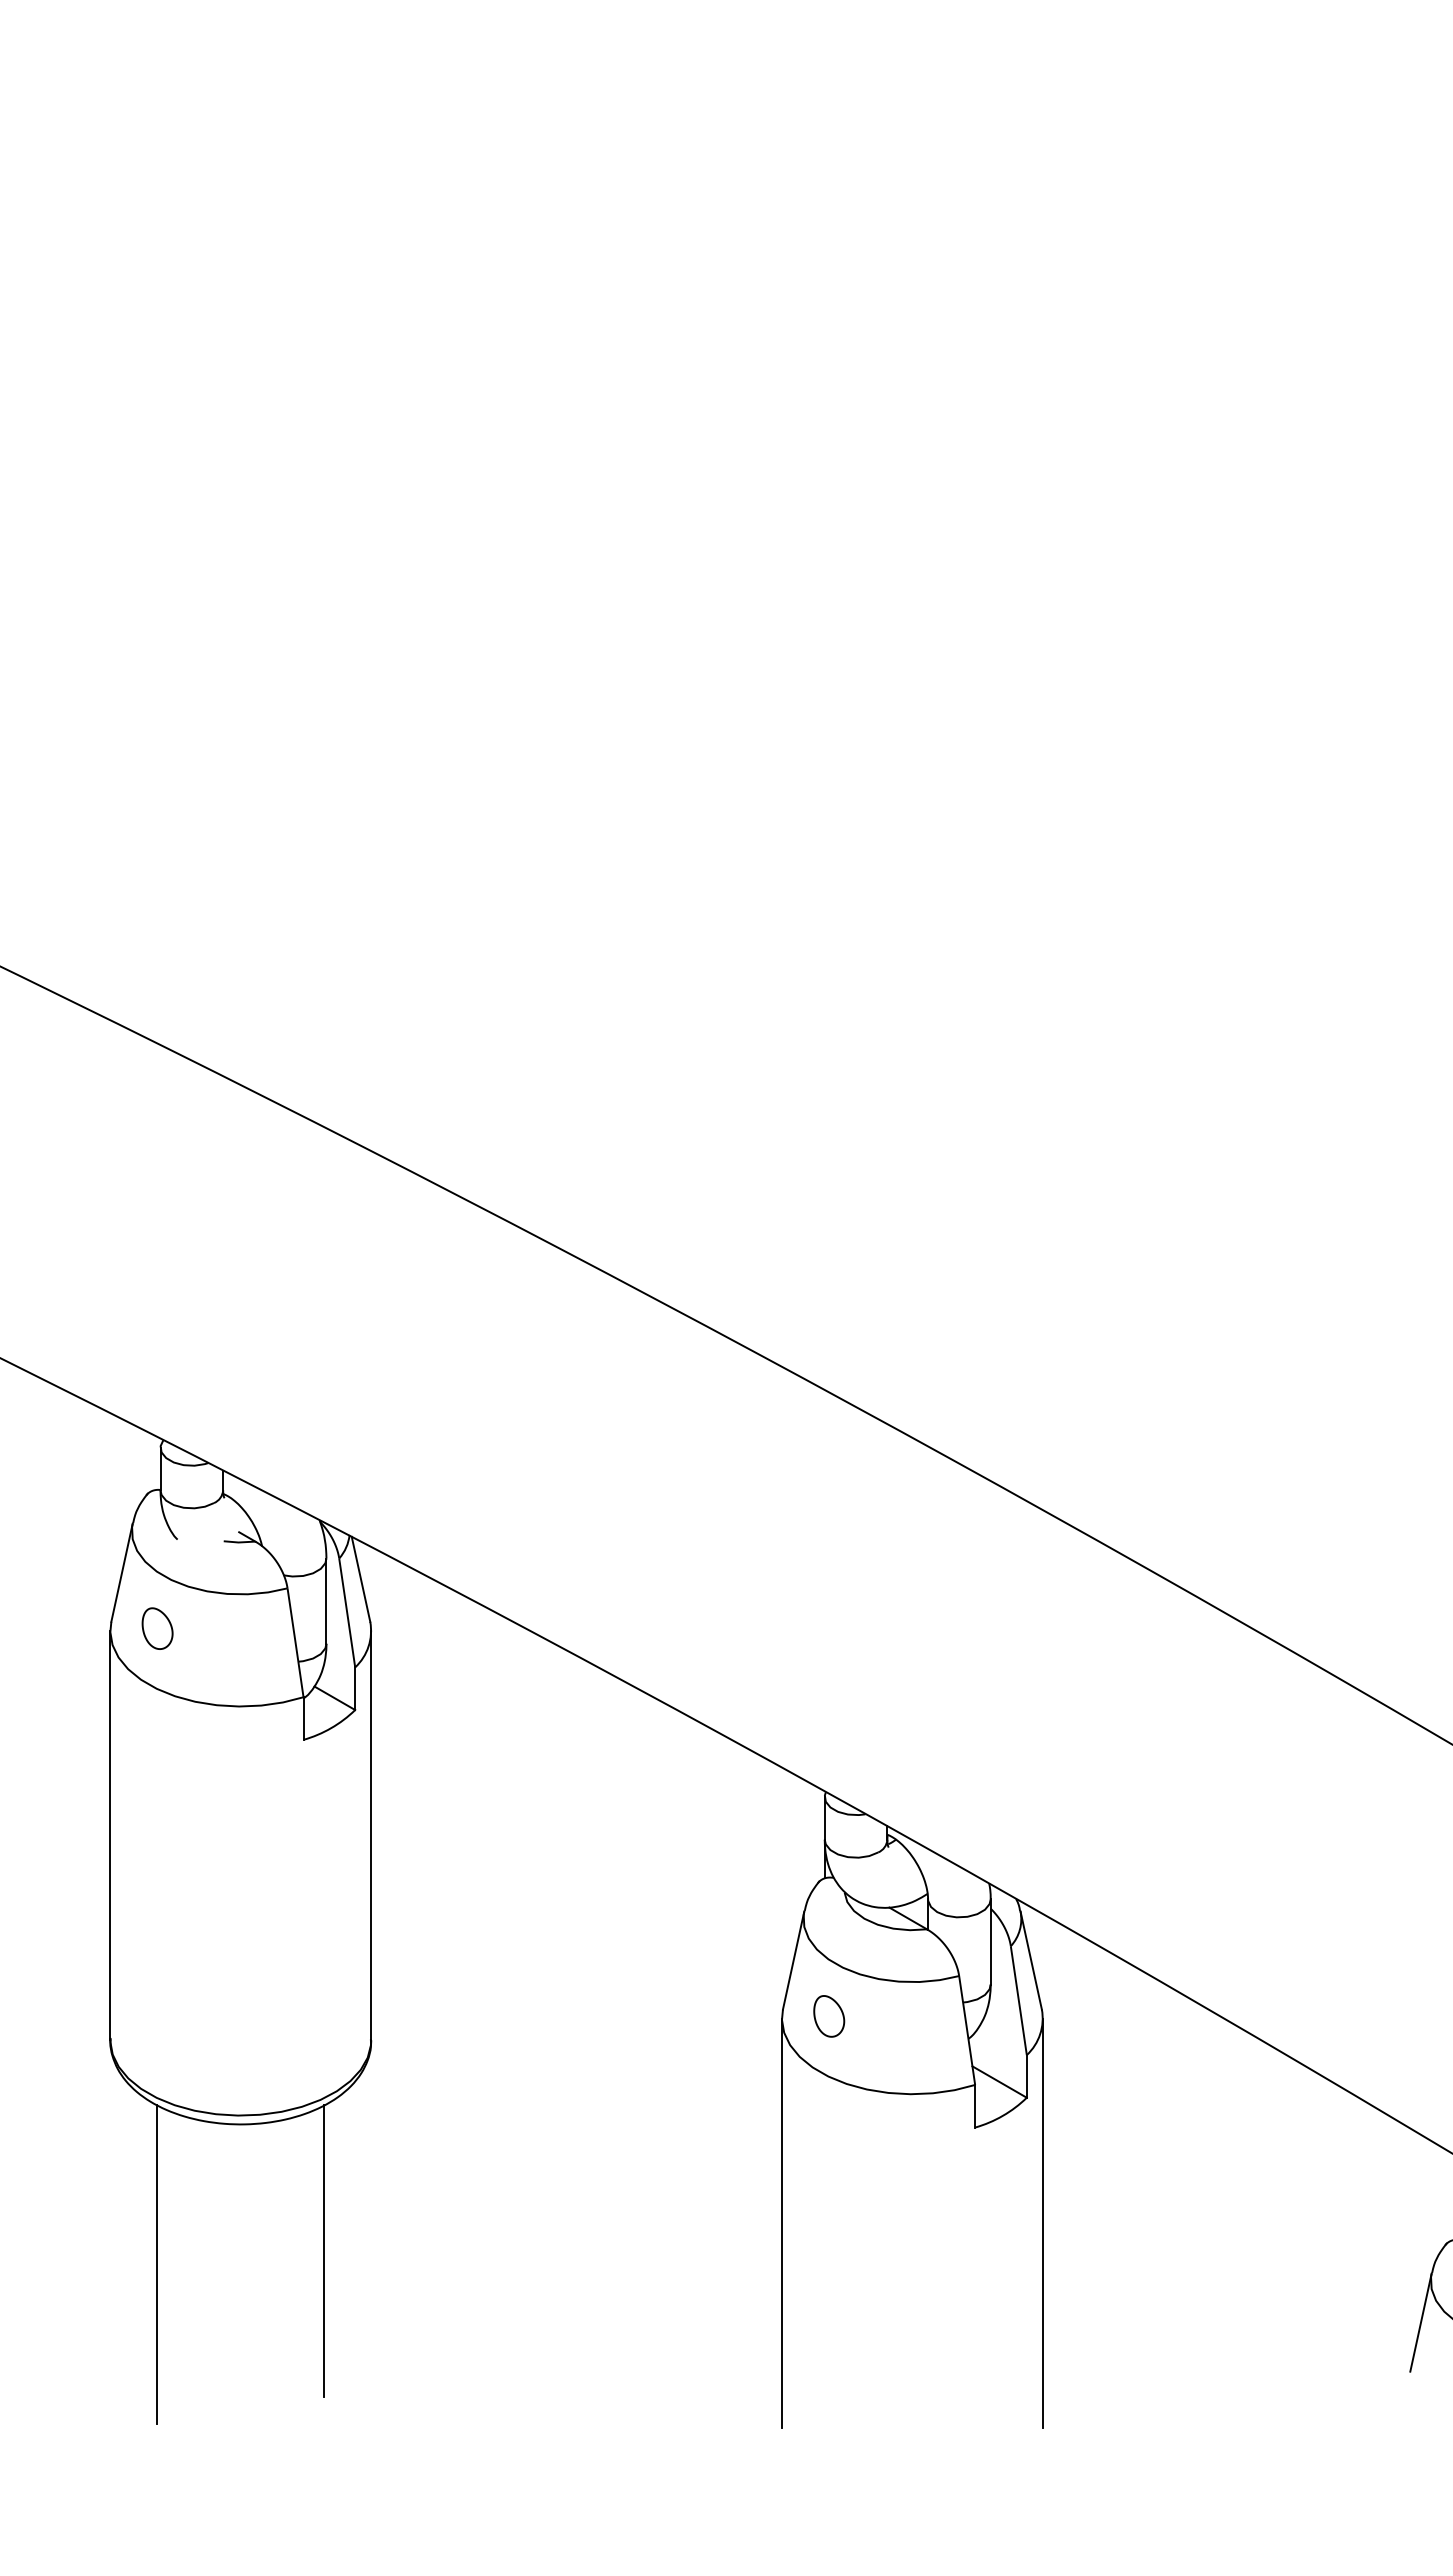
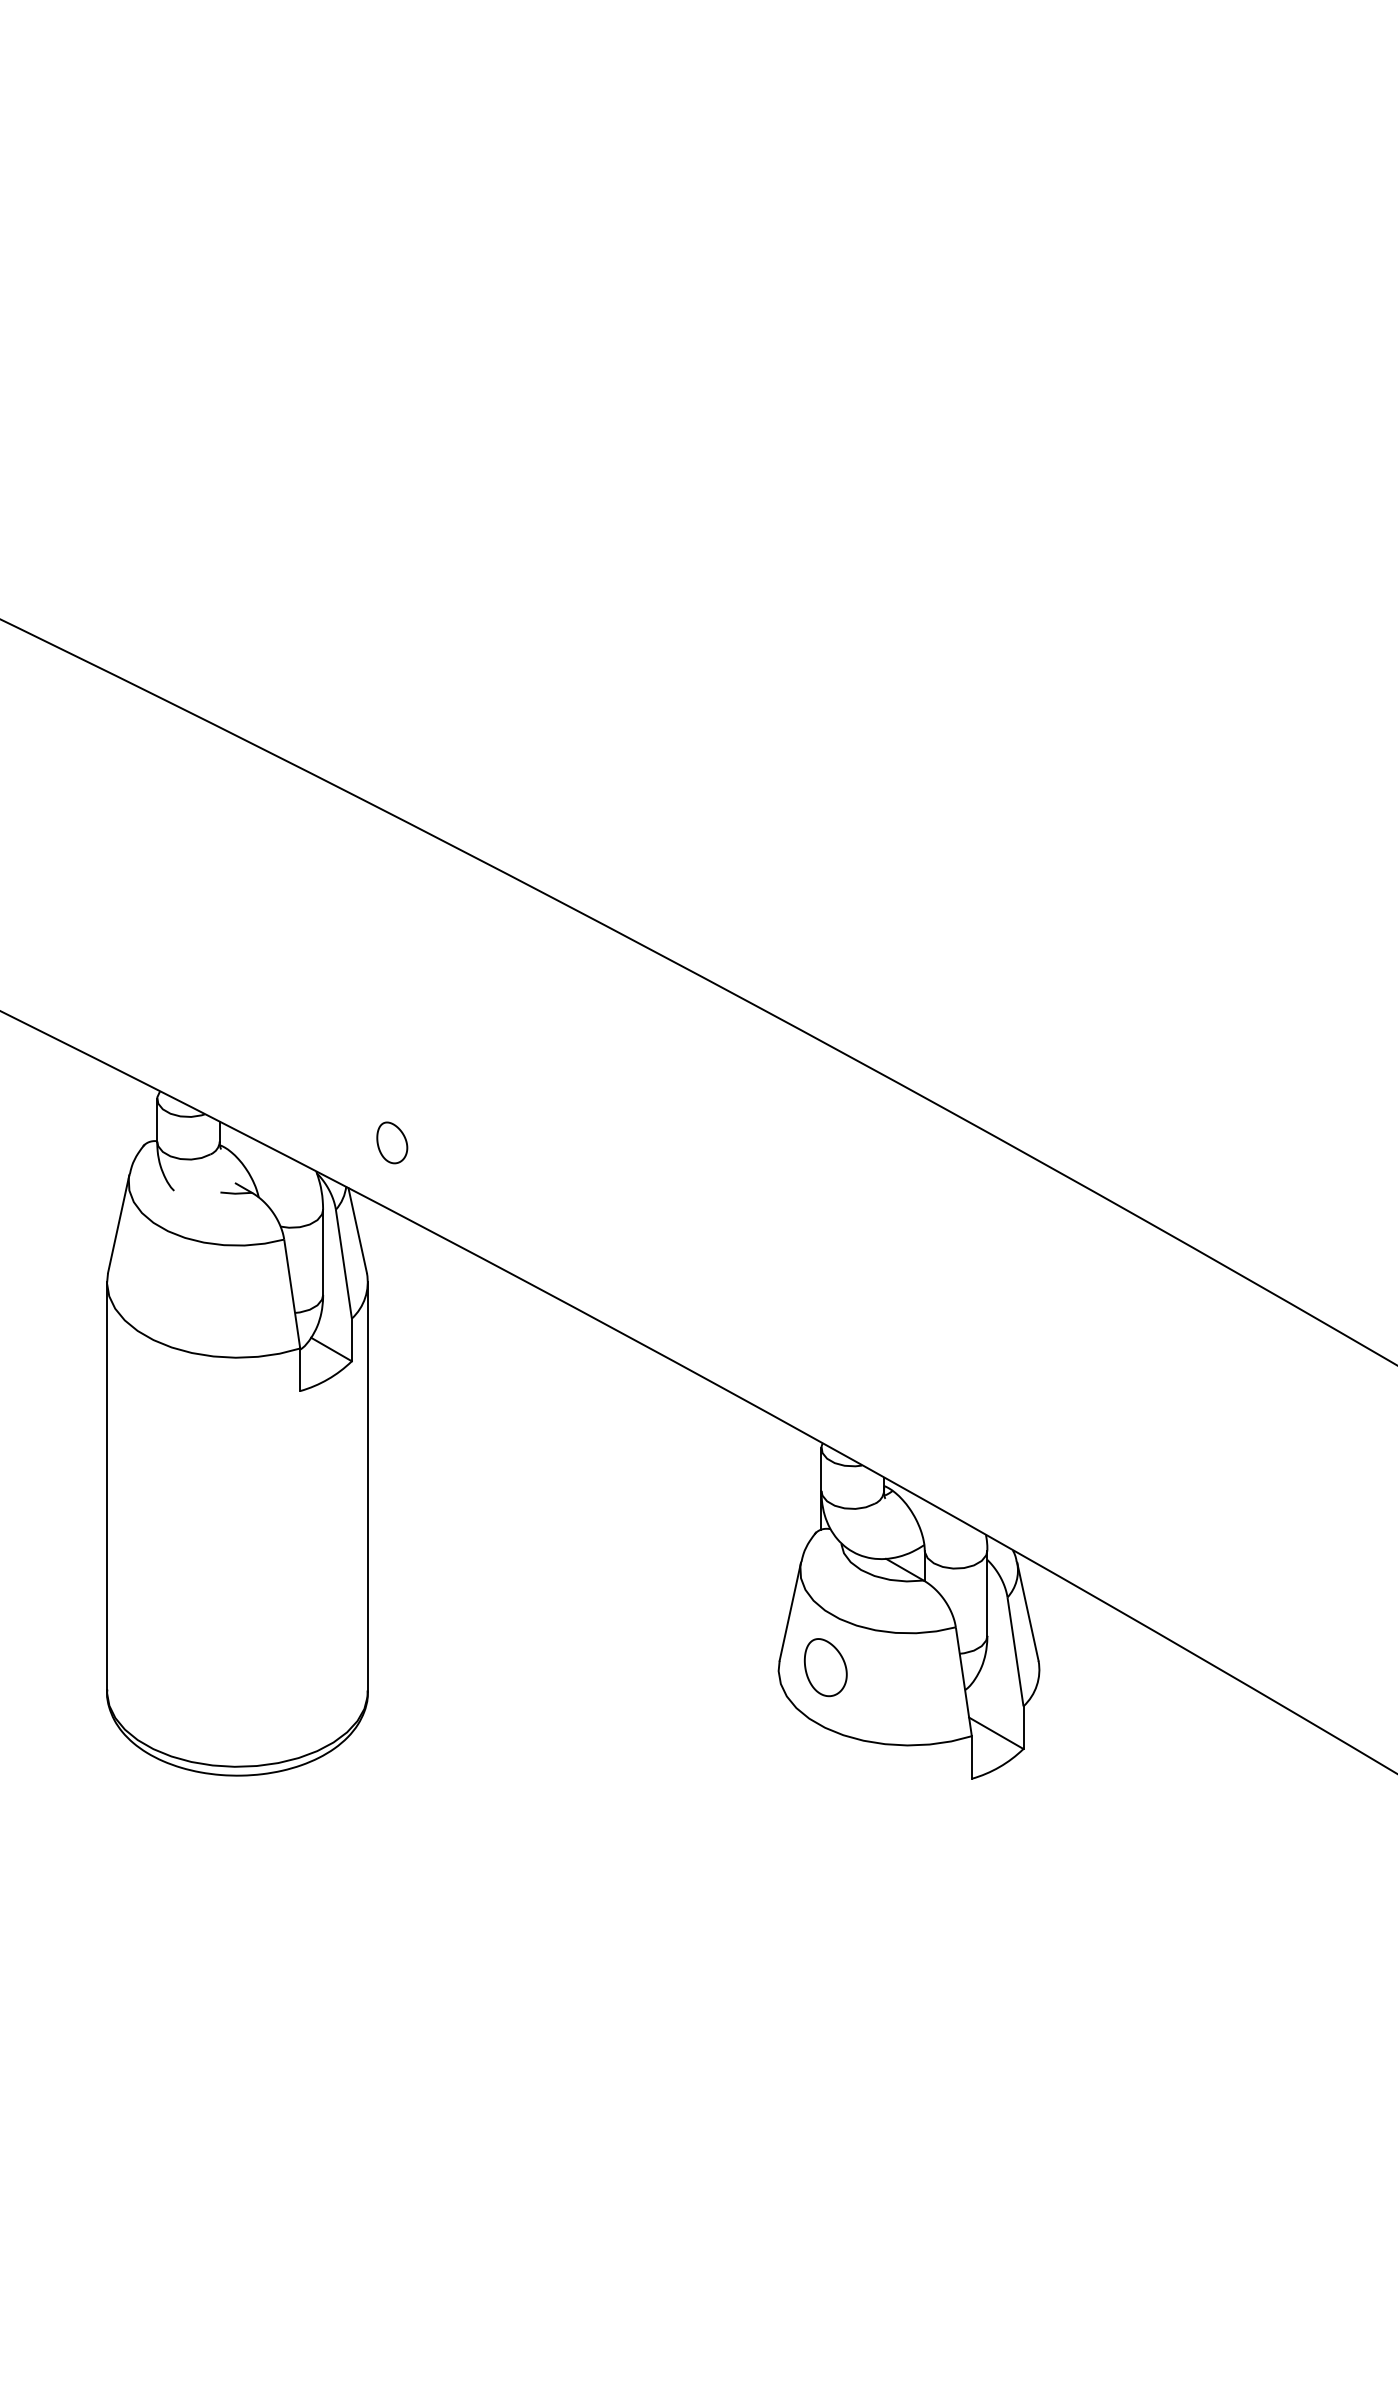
part: (157, 1628) -> (392, 1142), moved
part: (829, 2016) -> (826, 1667), size x1.4
line: (781, 2223) -> (778, 1874), removed
line: (1042, 2223) -> (1039, 1874), removed
line: (324, 2251) -> (321, 1902), removed
line: (157, 2264) -> (154, 1915), removed

